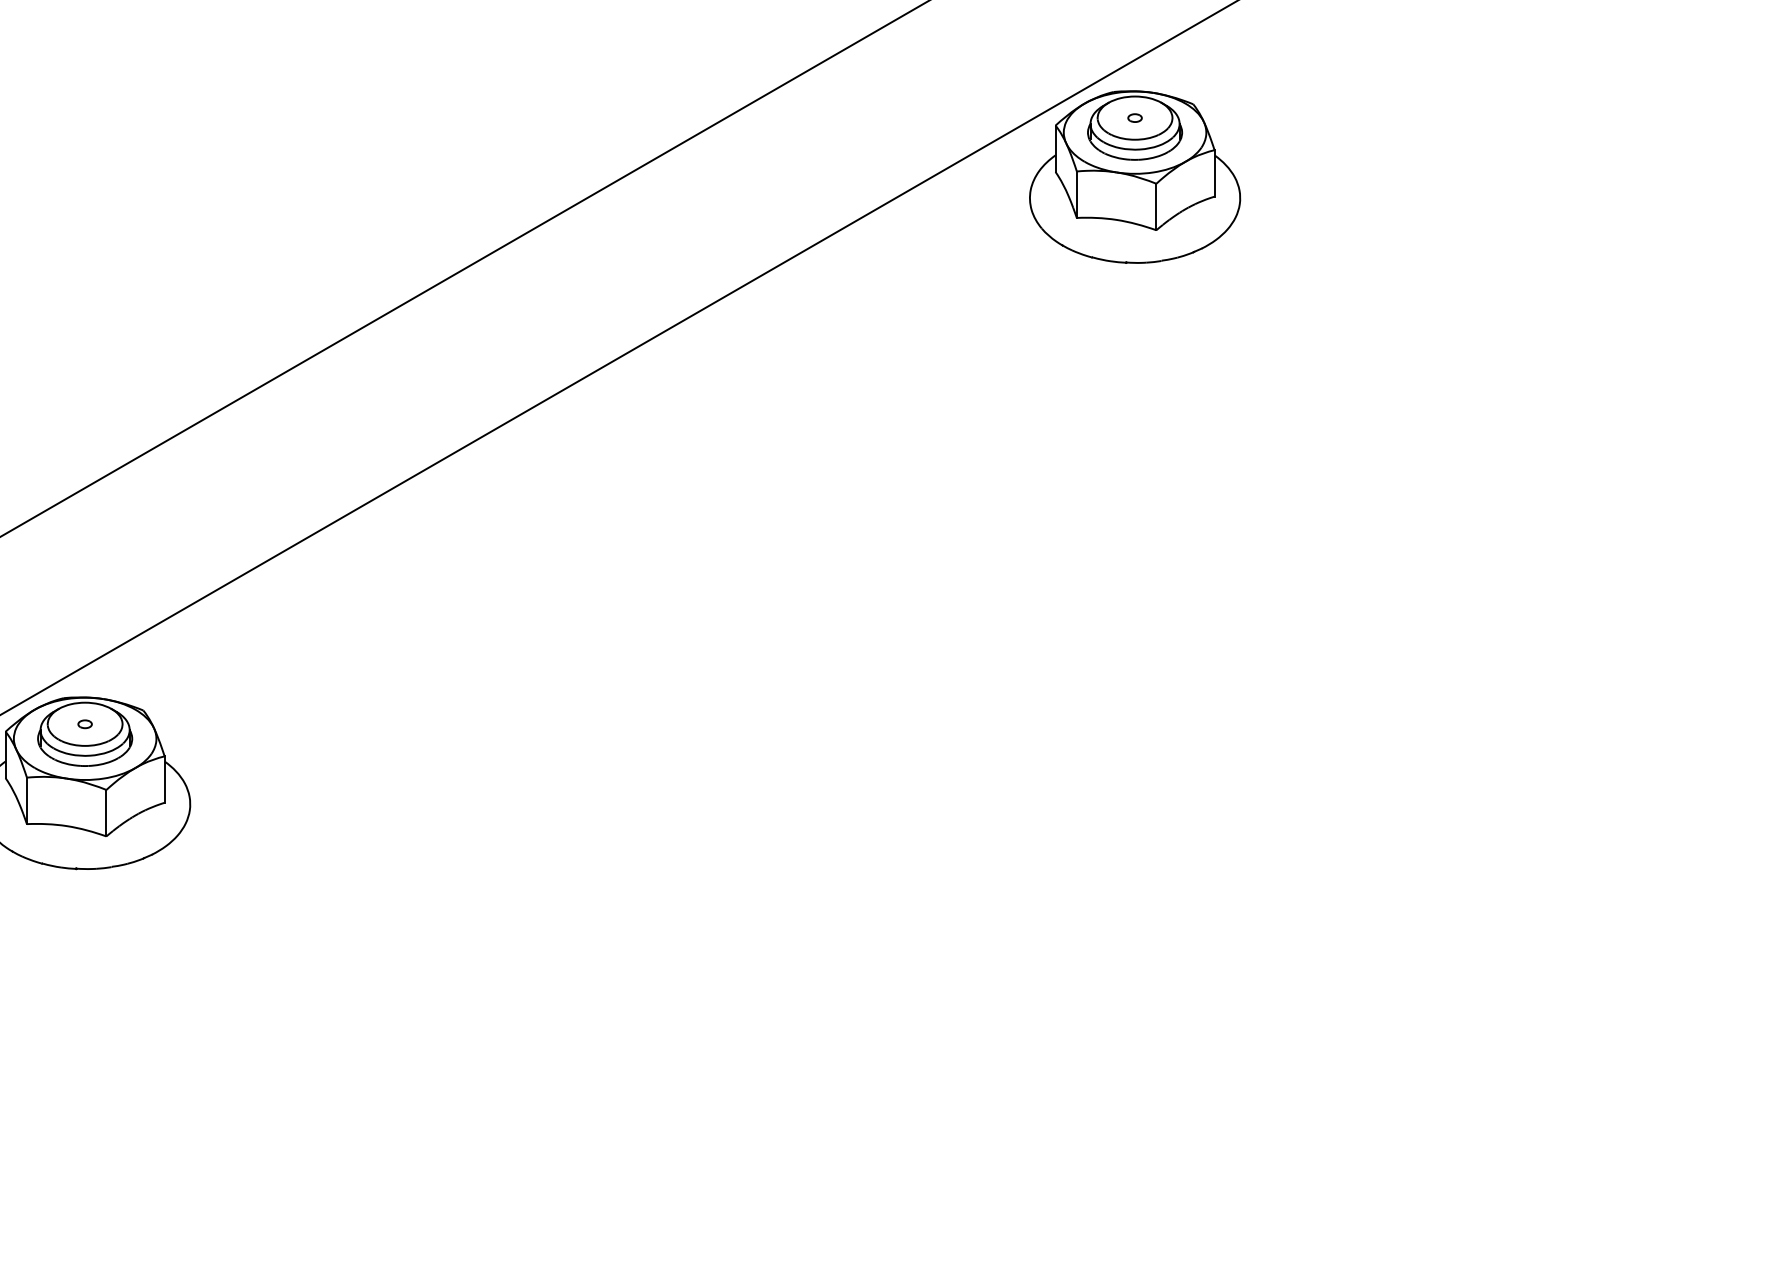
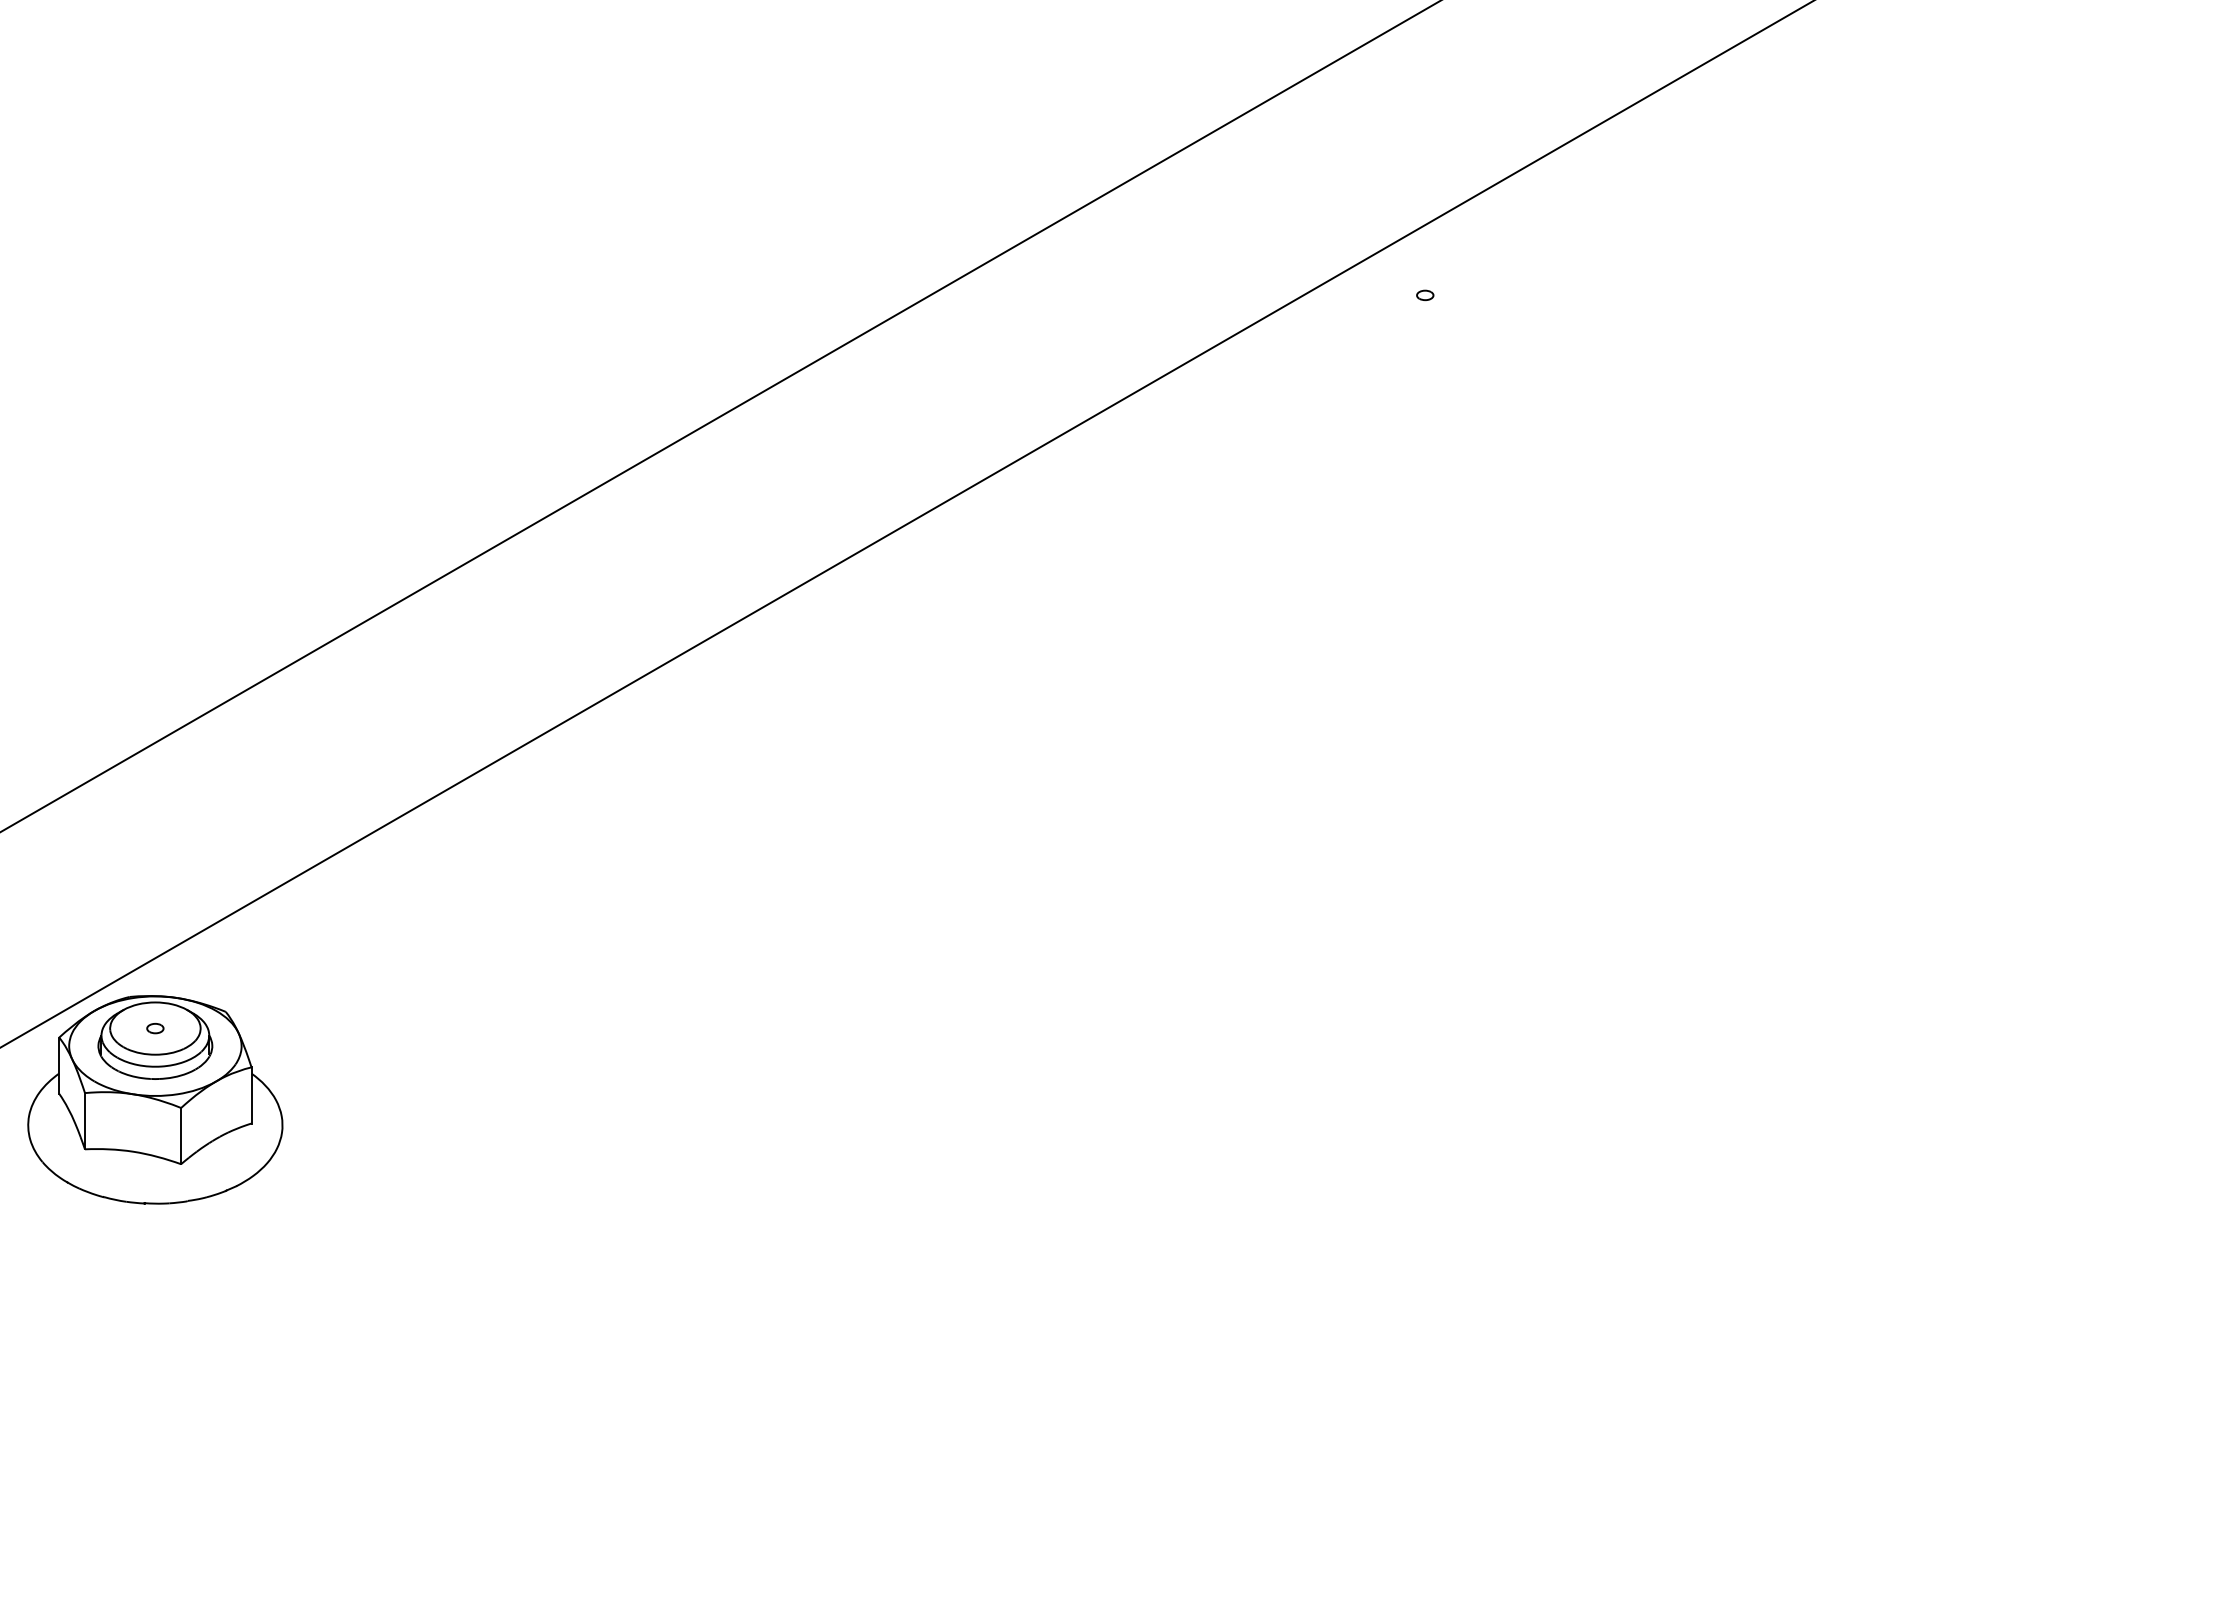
part: (1135, 176) -> (1425, 366), removed

